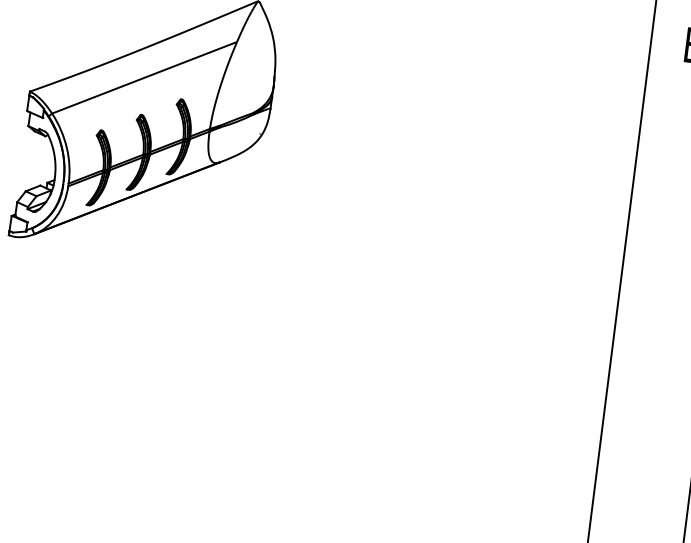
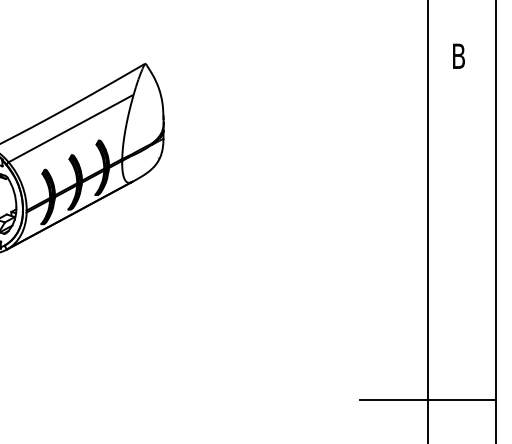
line: (590, 515) -> (427, 399), added

